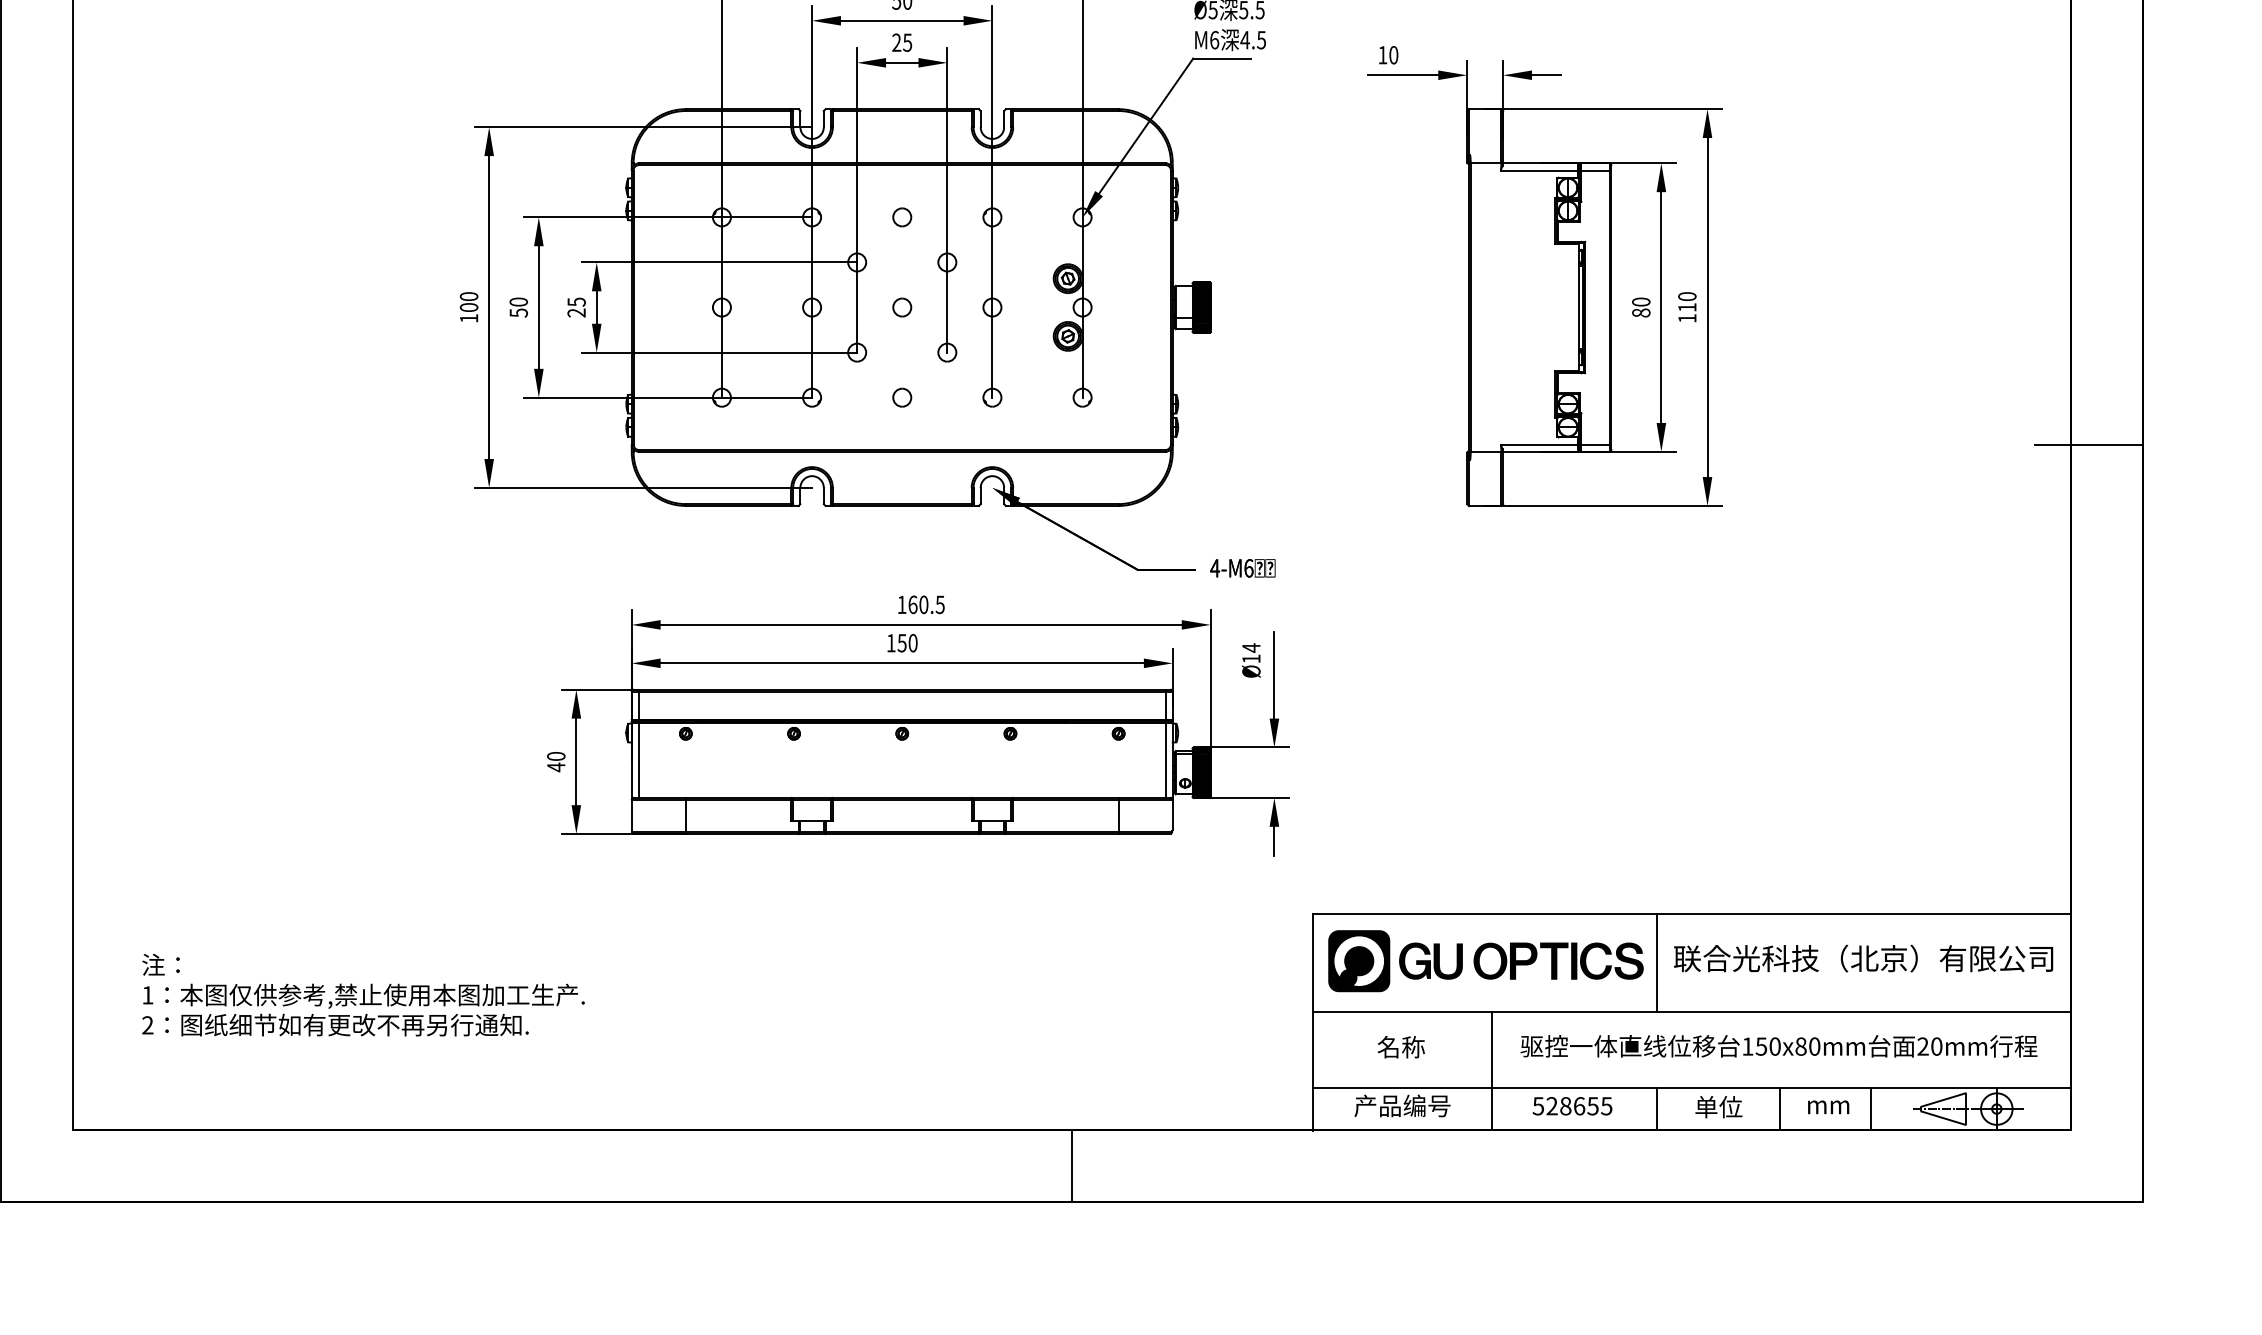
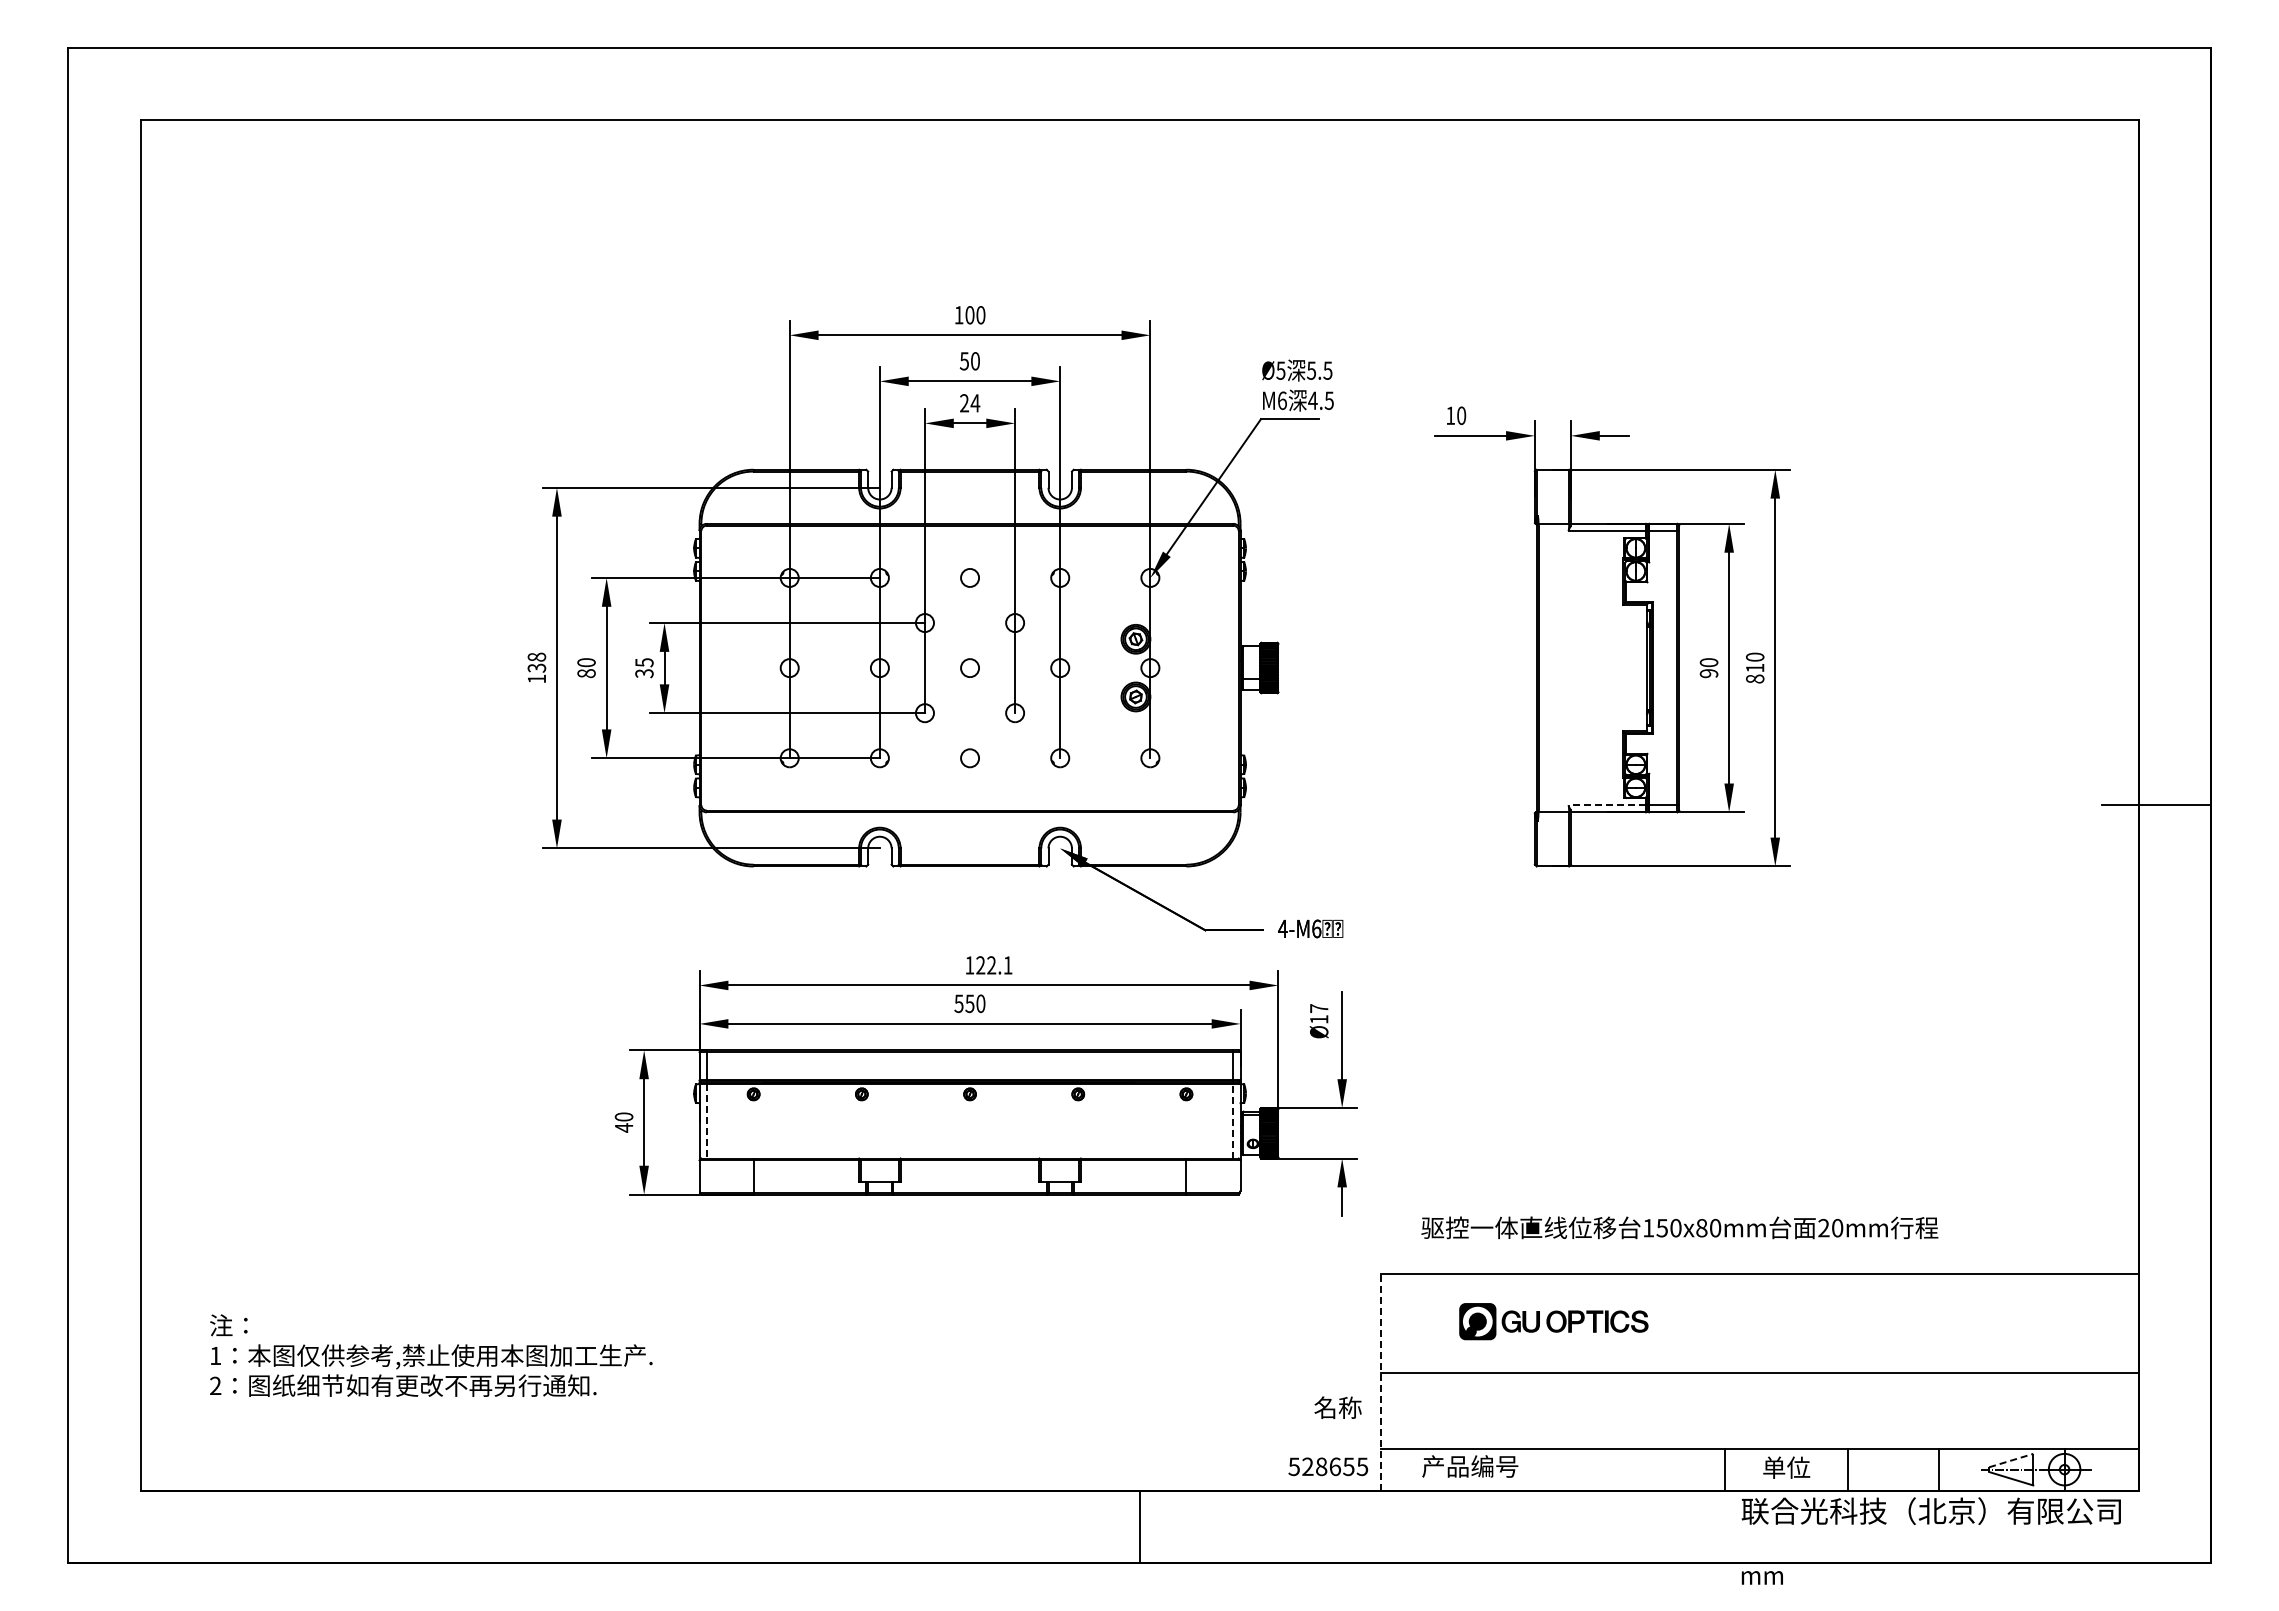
text: (907, 42) -> (975, 403), 25 -> 24
text: (468, 301) -> (536, 662), 100 -> 138
text: (518, 312) -> (586, 673), 50 -> 80
text: (576, 312) -> (644, 673), 25 -> 35
text: (1640, 312) -> (1708, 673), 80 -> 90
text: (1687, 317) -> (1755, 678), 110 -> 810
line: (1539, 444) -> (1607, 805), solid -> dashed
text: (926, 604) -> (994, 965), 160.5 -> 122.1
text: (890, 642) -> (958, 1003), 150 -> 550
text: (1251, 647) -> (1319, 1008), Ø14 -> Ø17
line: (638, 760) -> (706, 1121), solid -> dashed
line: (1165, 760) -> (1233, 1121), solid -> dashed
text: (1862, 957) -> (1930, 1510), moved
part: (1485, 960) -> (1553, 1321), size x0.6
line: (1656, 962) -> (1724, 1323), removed
line: (1313, 1021) -> (1381, 1382), solid -> dashed
text: (1778, 1045) -> (1679, 1227), moved
text: (1400, 1046) -> (1337, 1407), moved
line: (1491, 1070) -> (1559, 1431), removed
line: (1943, 1099) -> (2011, 1460), solid -> dashed
text: (1572, 1105) -> (1328, 1466), moved
text: (1827, 1106) -> (1761, 1577), moved

